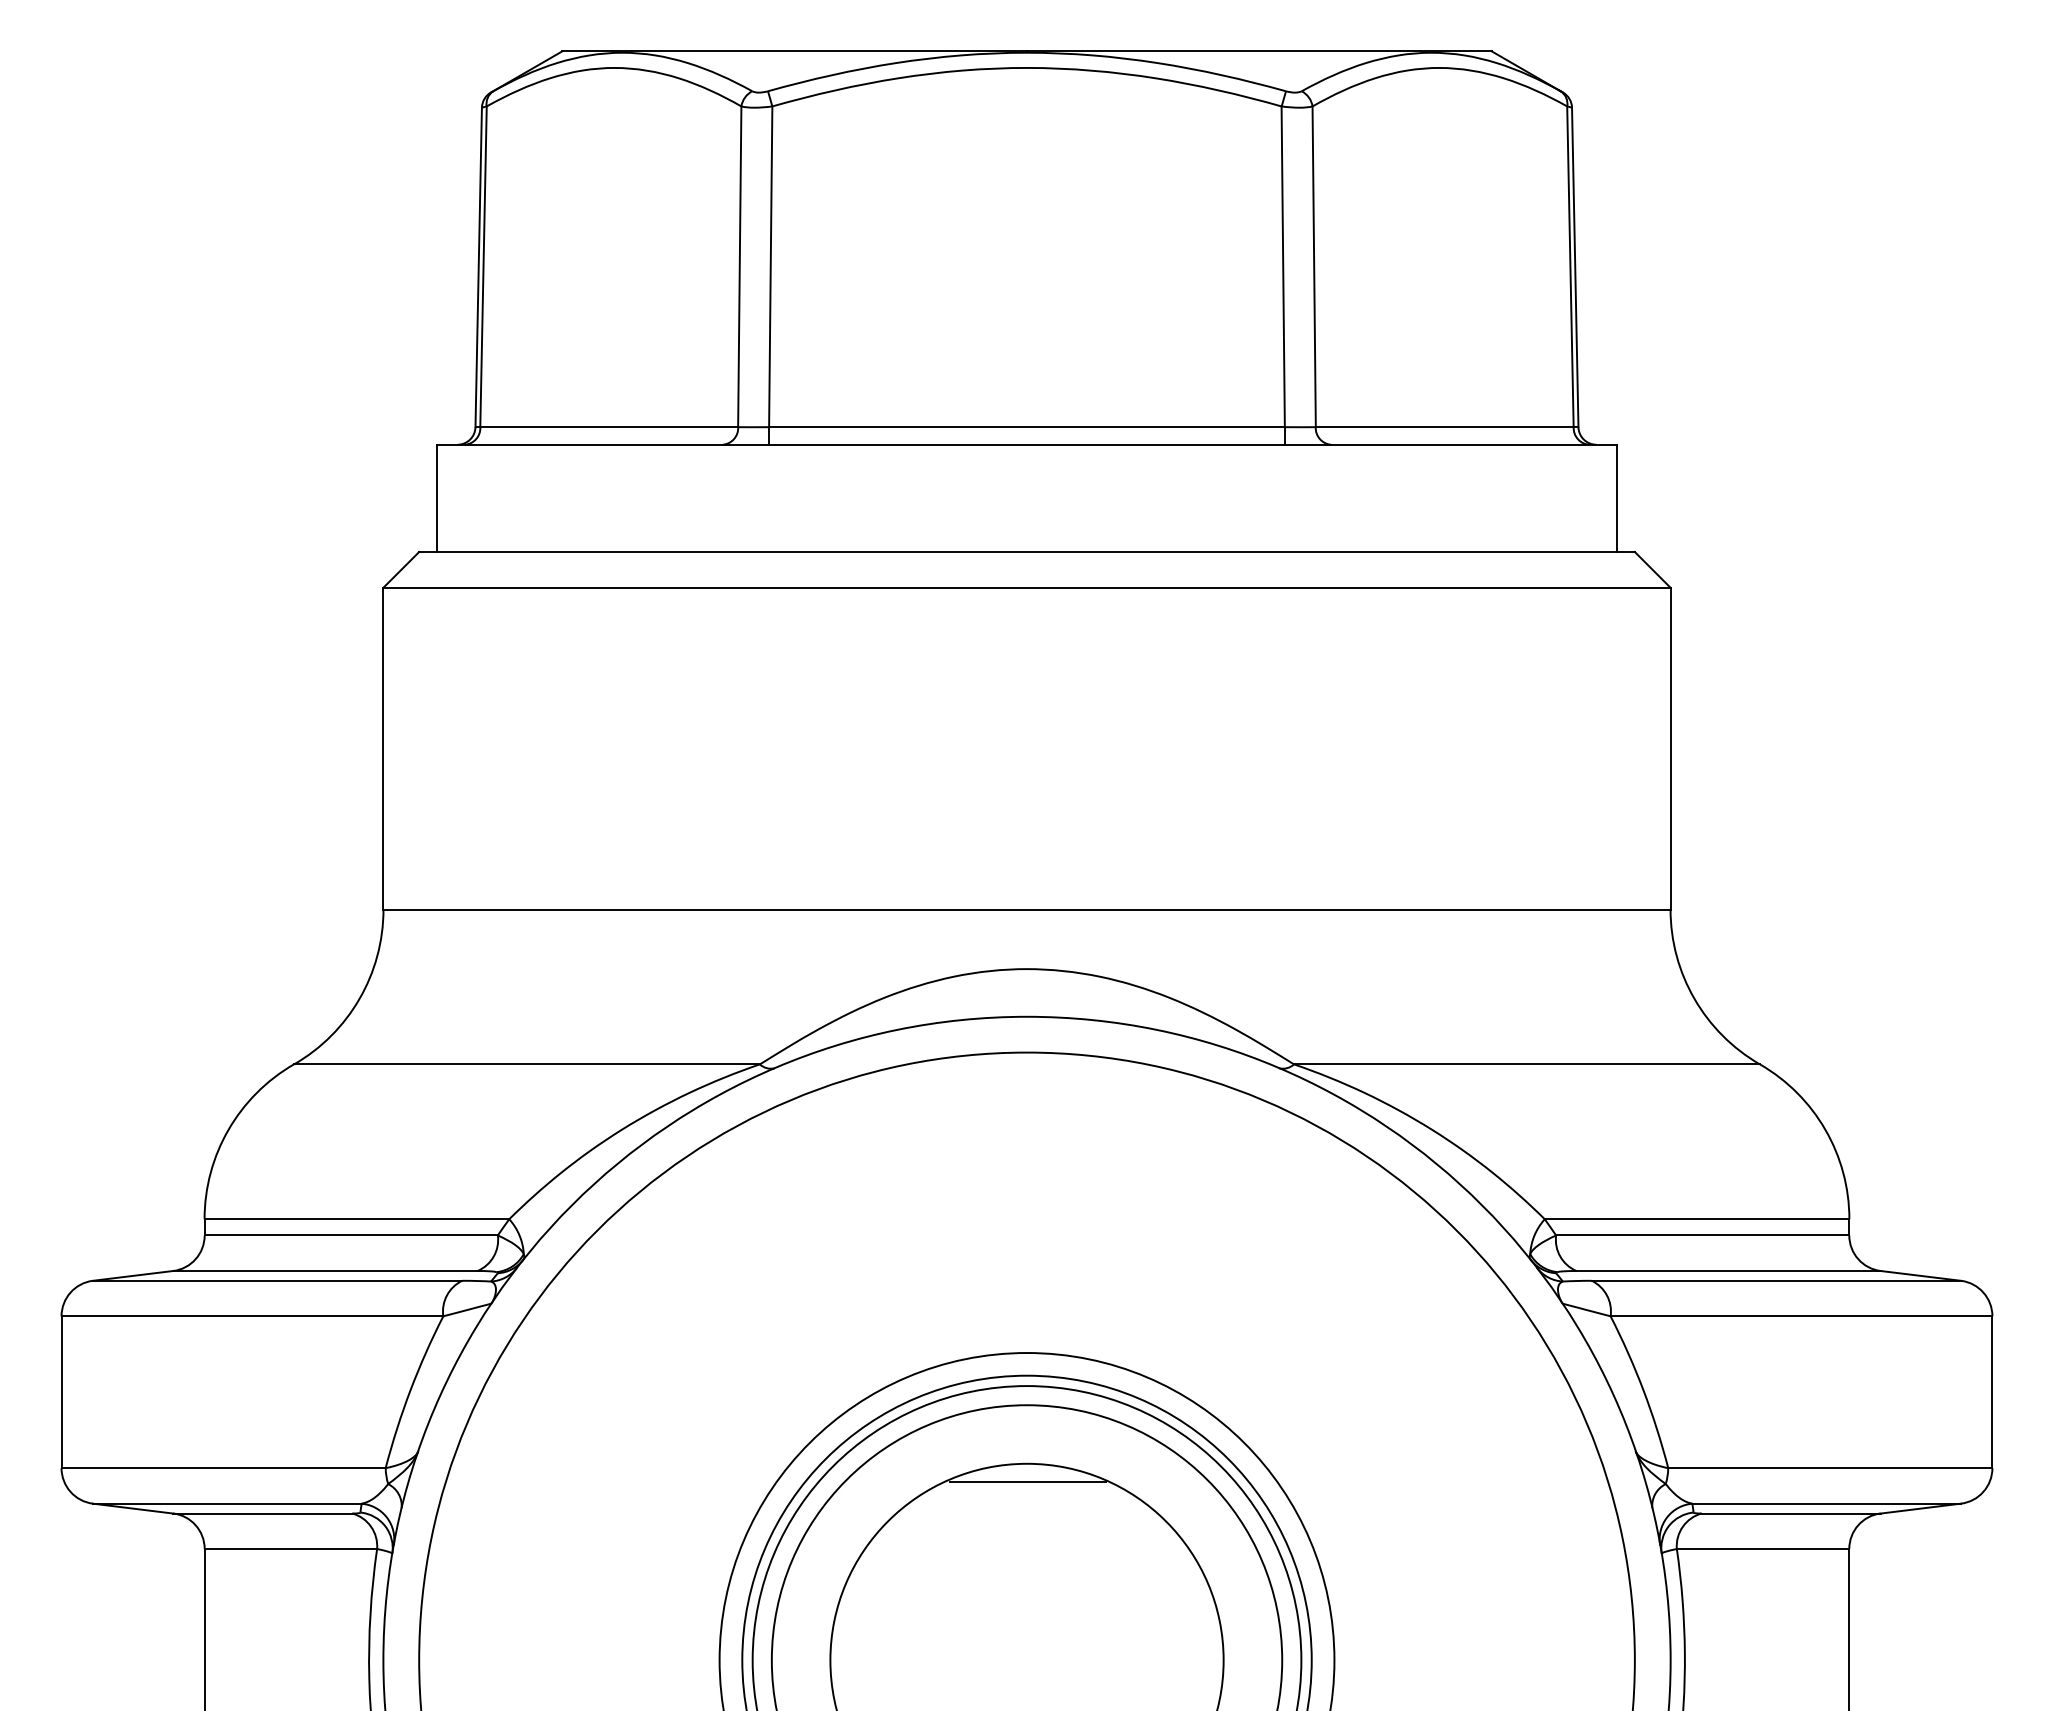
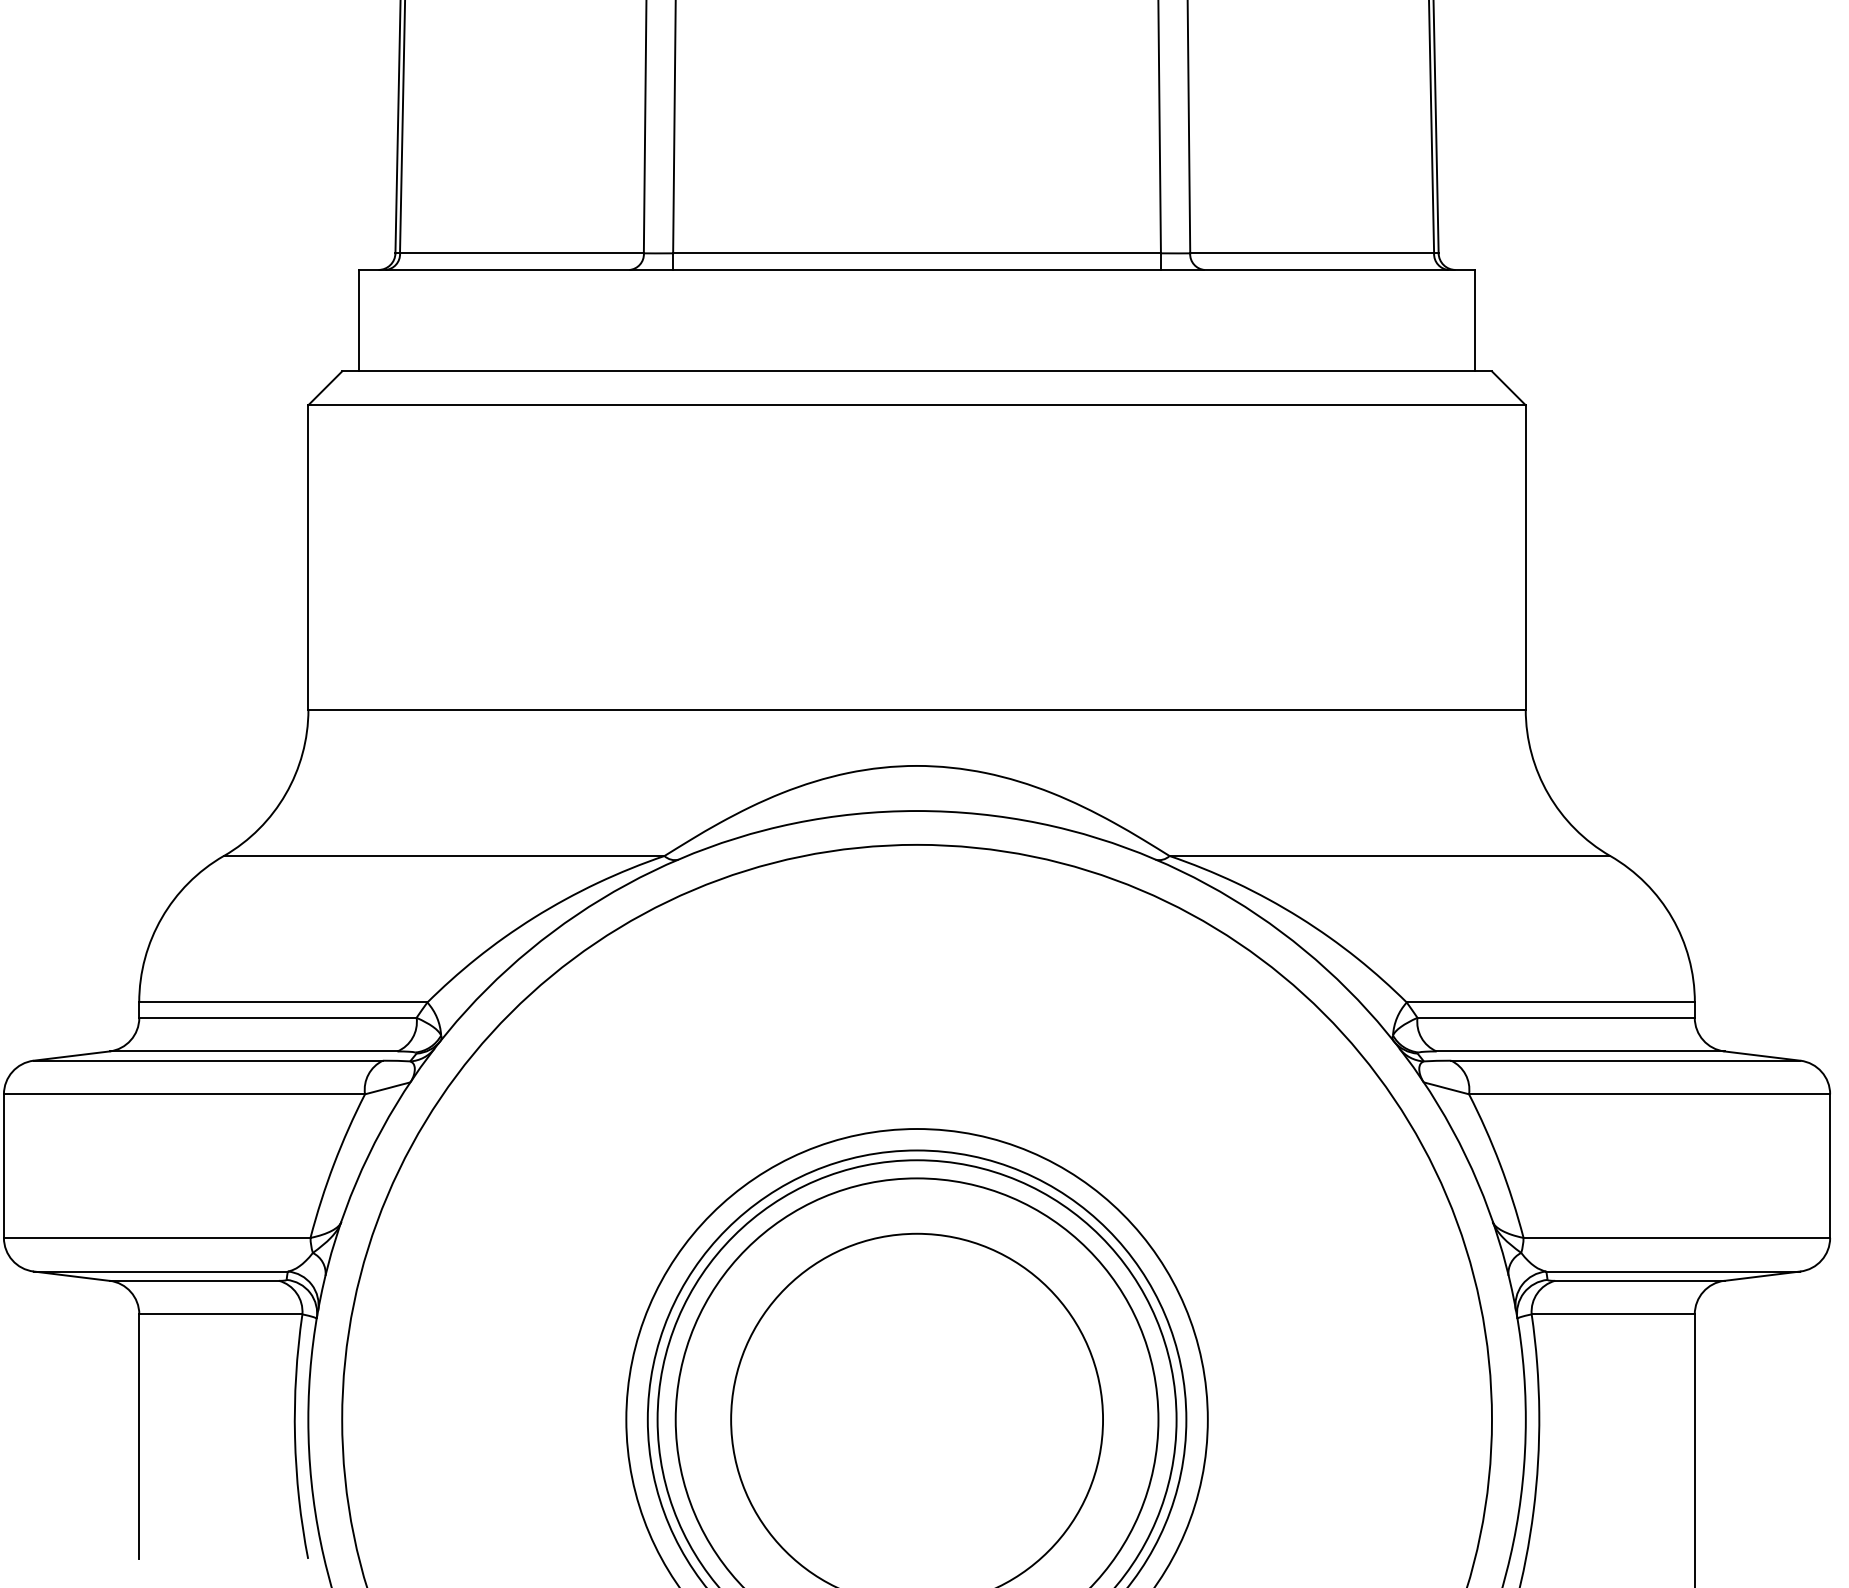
line: (1027, 1481) -> (917, 1250), removed

